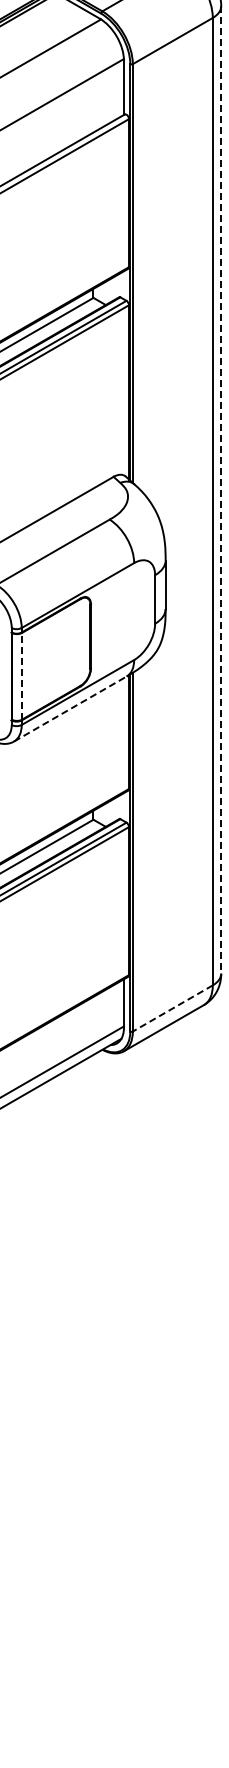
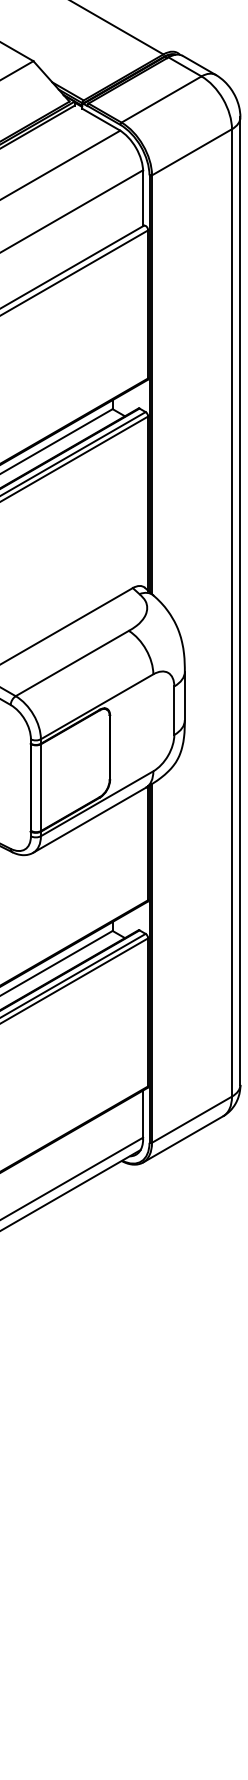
line: (221, 490) -> (240, 601), dashed -> solid
line: (22, 676) -> (41, 787), dashed -> solid
line: (71, 709) -> (90, 820), dashed -> solid
line: (172, 1008) -> (191, 1119), dashed -> solid

